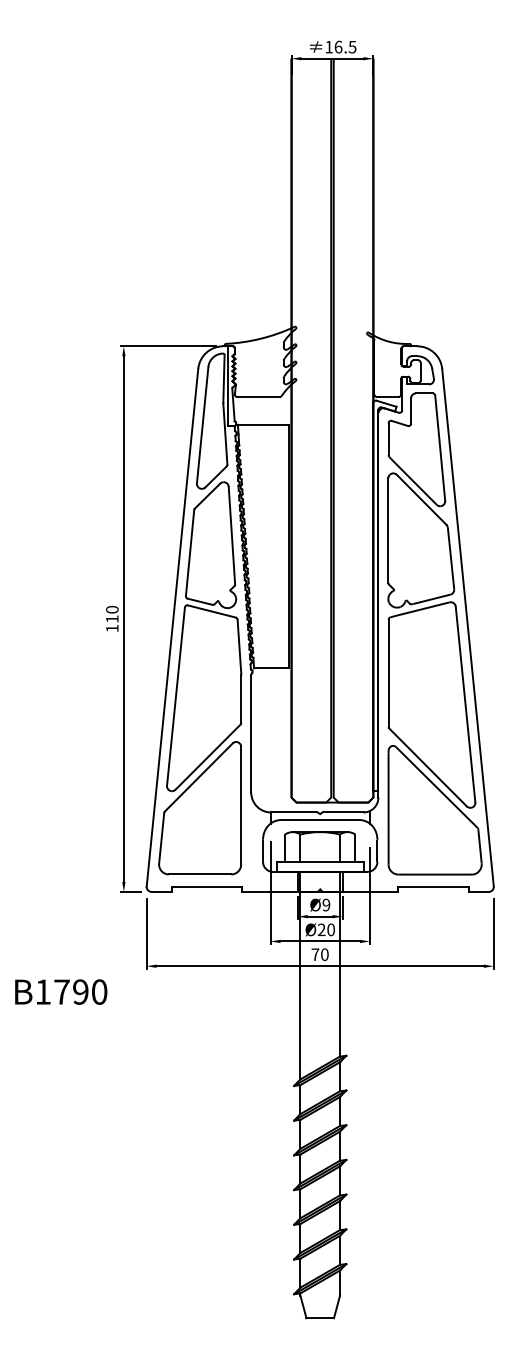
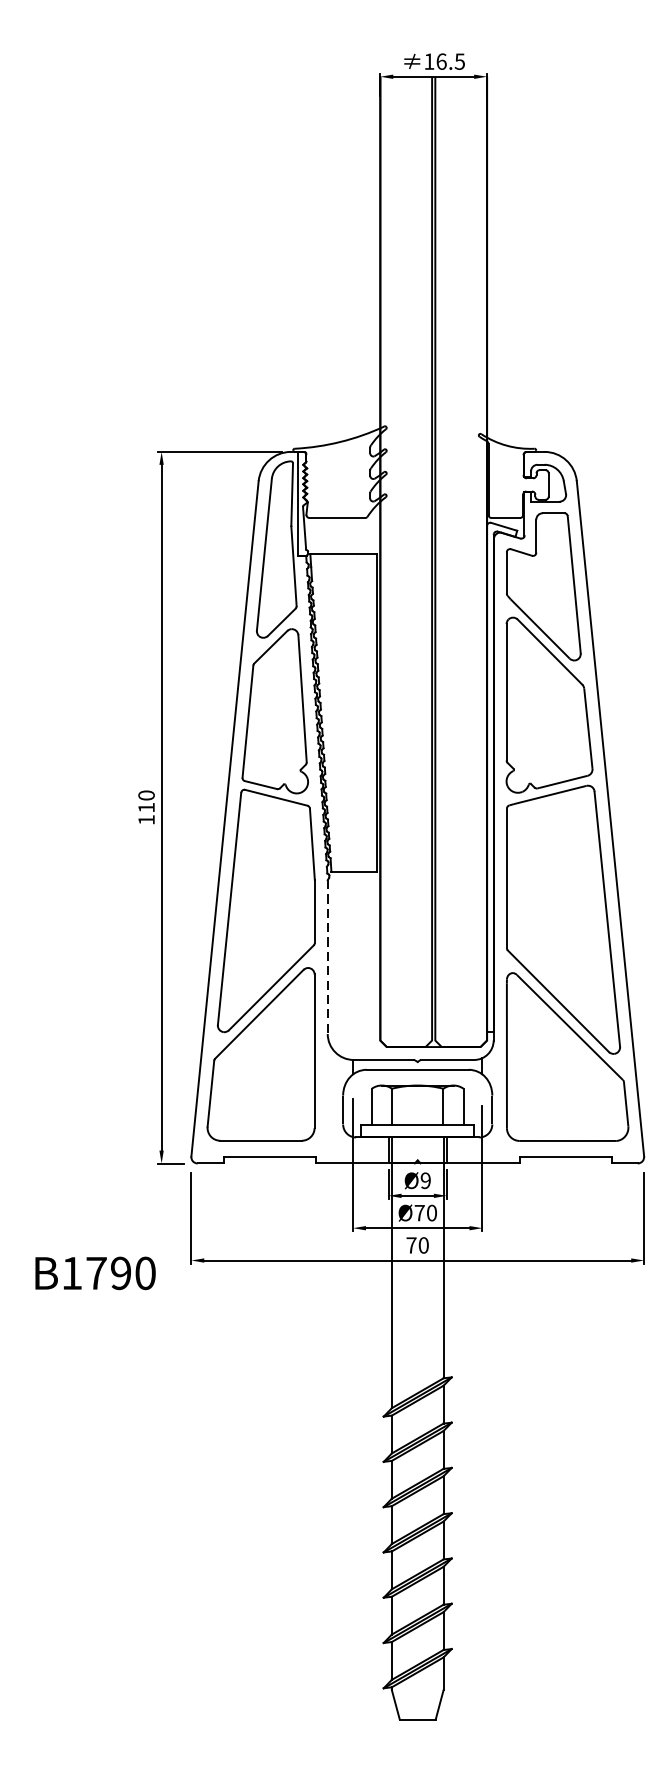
line: (251, 734) -> (328, 958), solid -> dashed
text: (321, 929) -> (419, 1212), Ø20 -> Ø70
text: (61, 991) -> (95, 1272), moved

